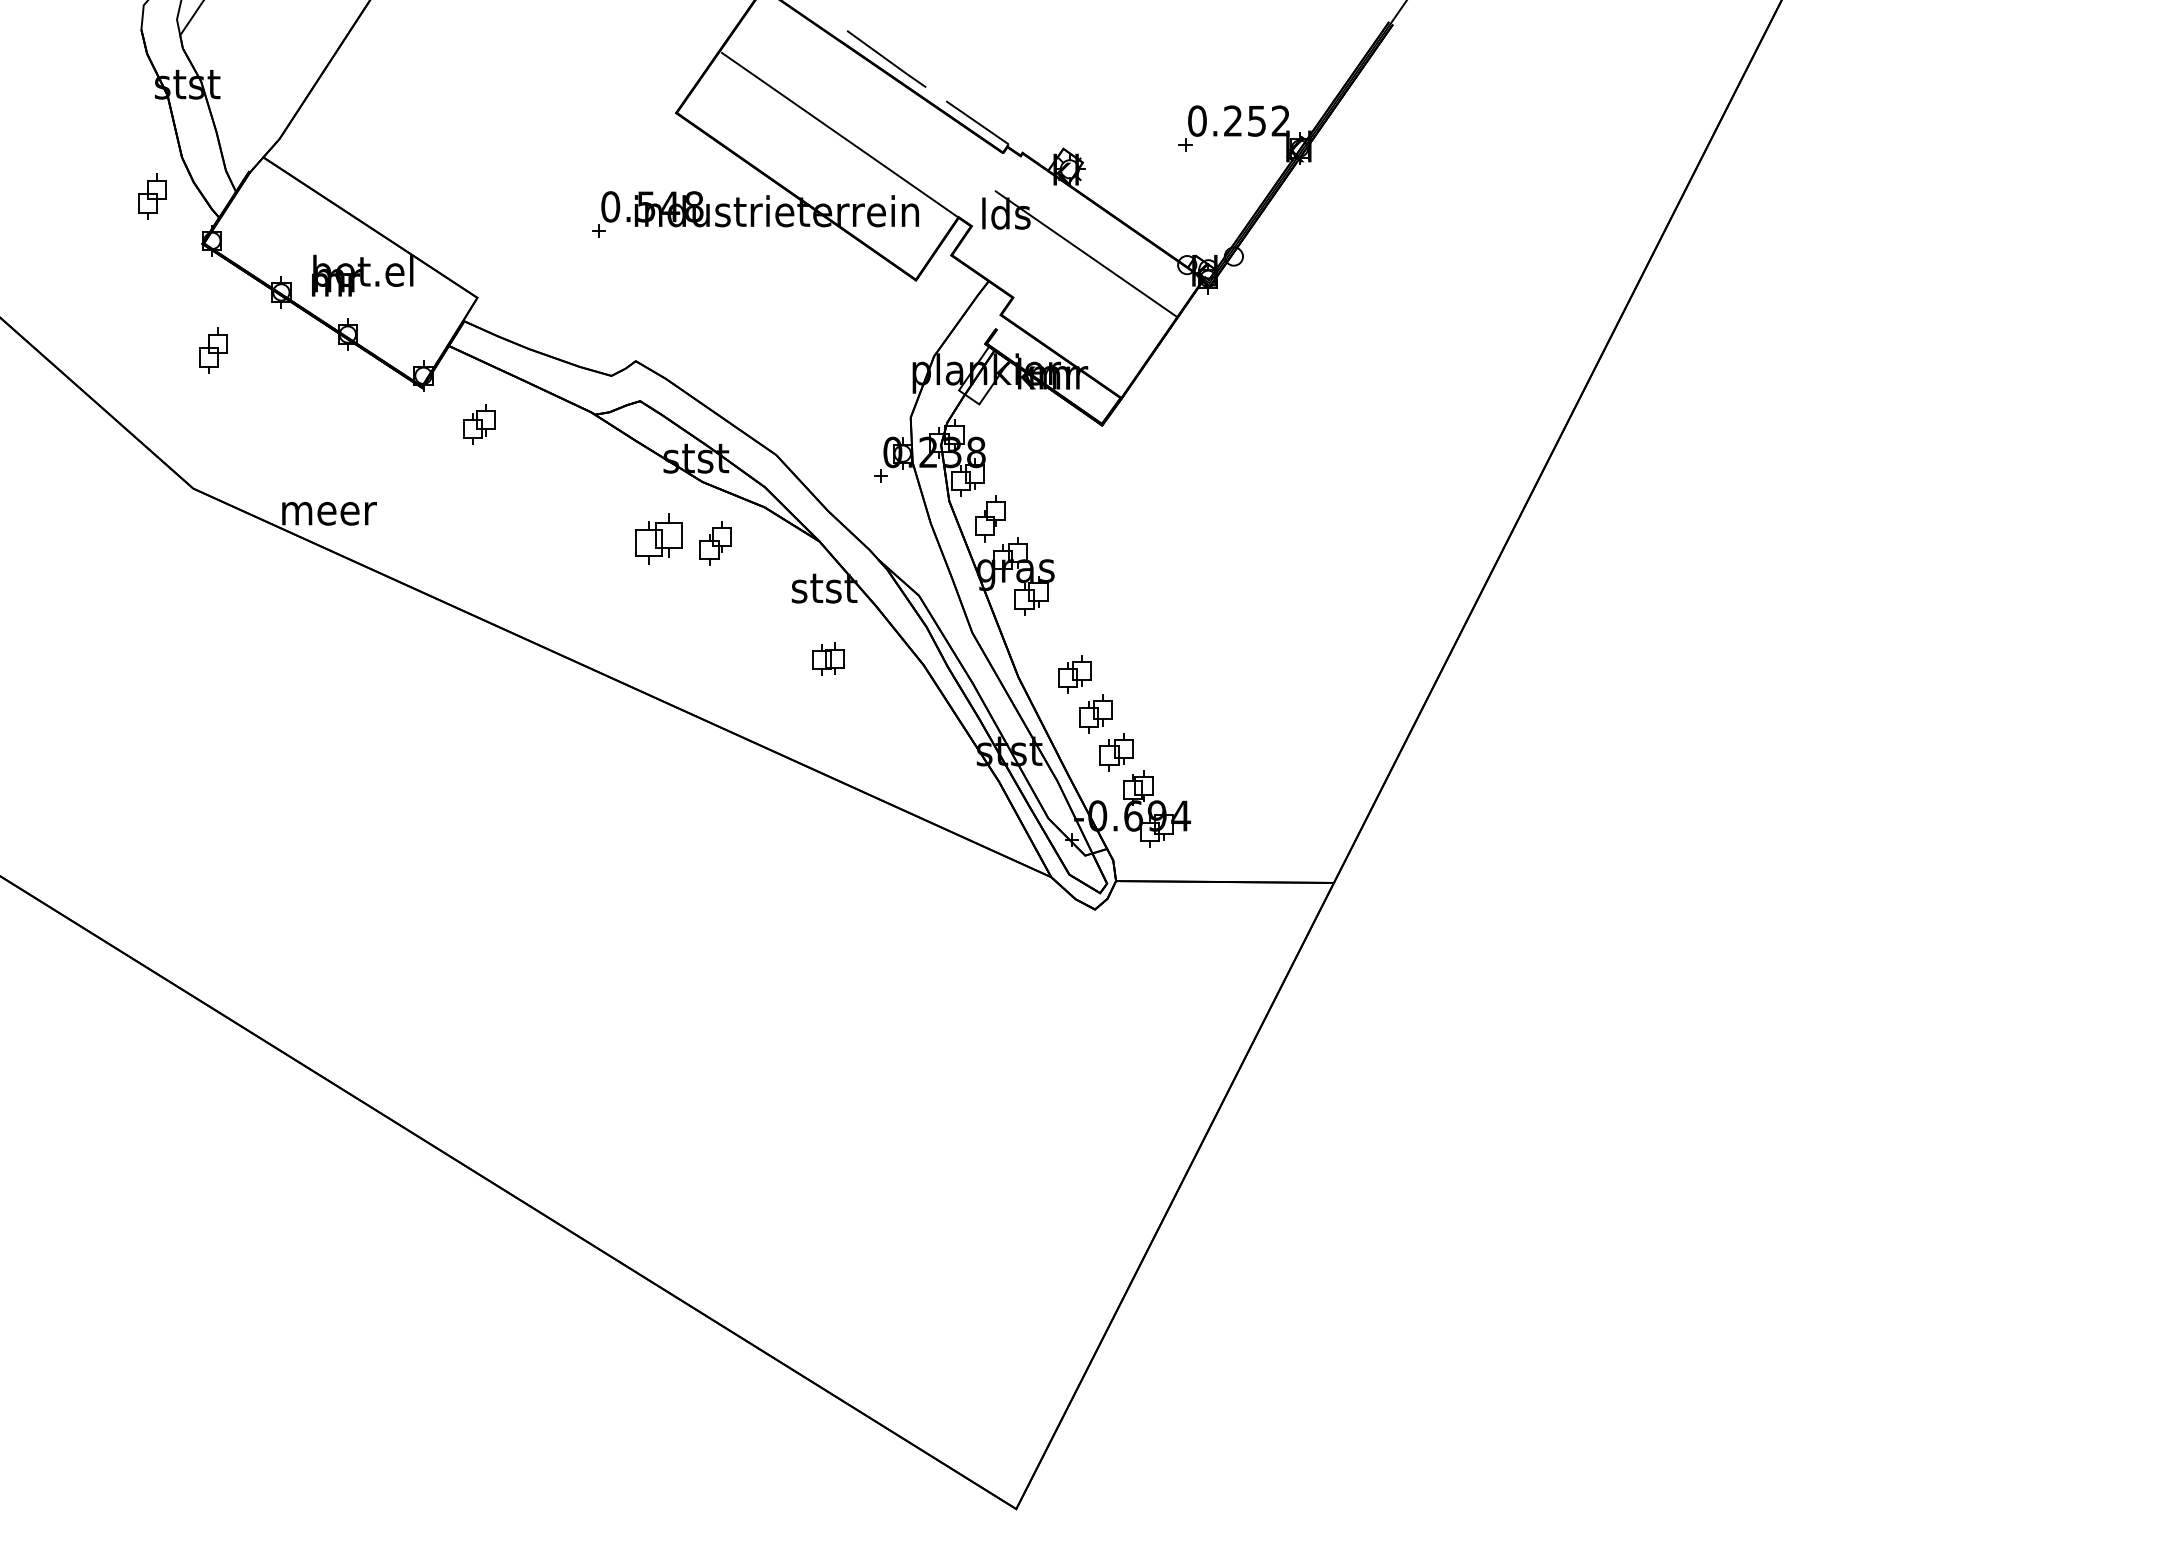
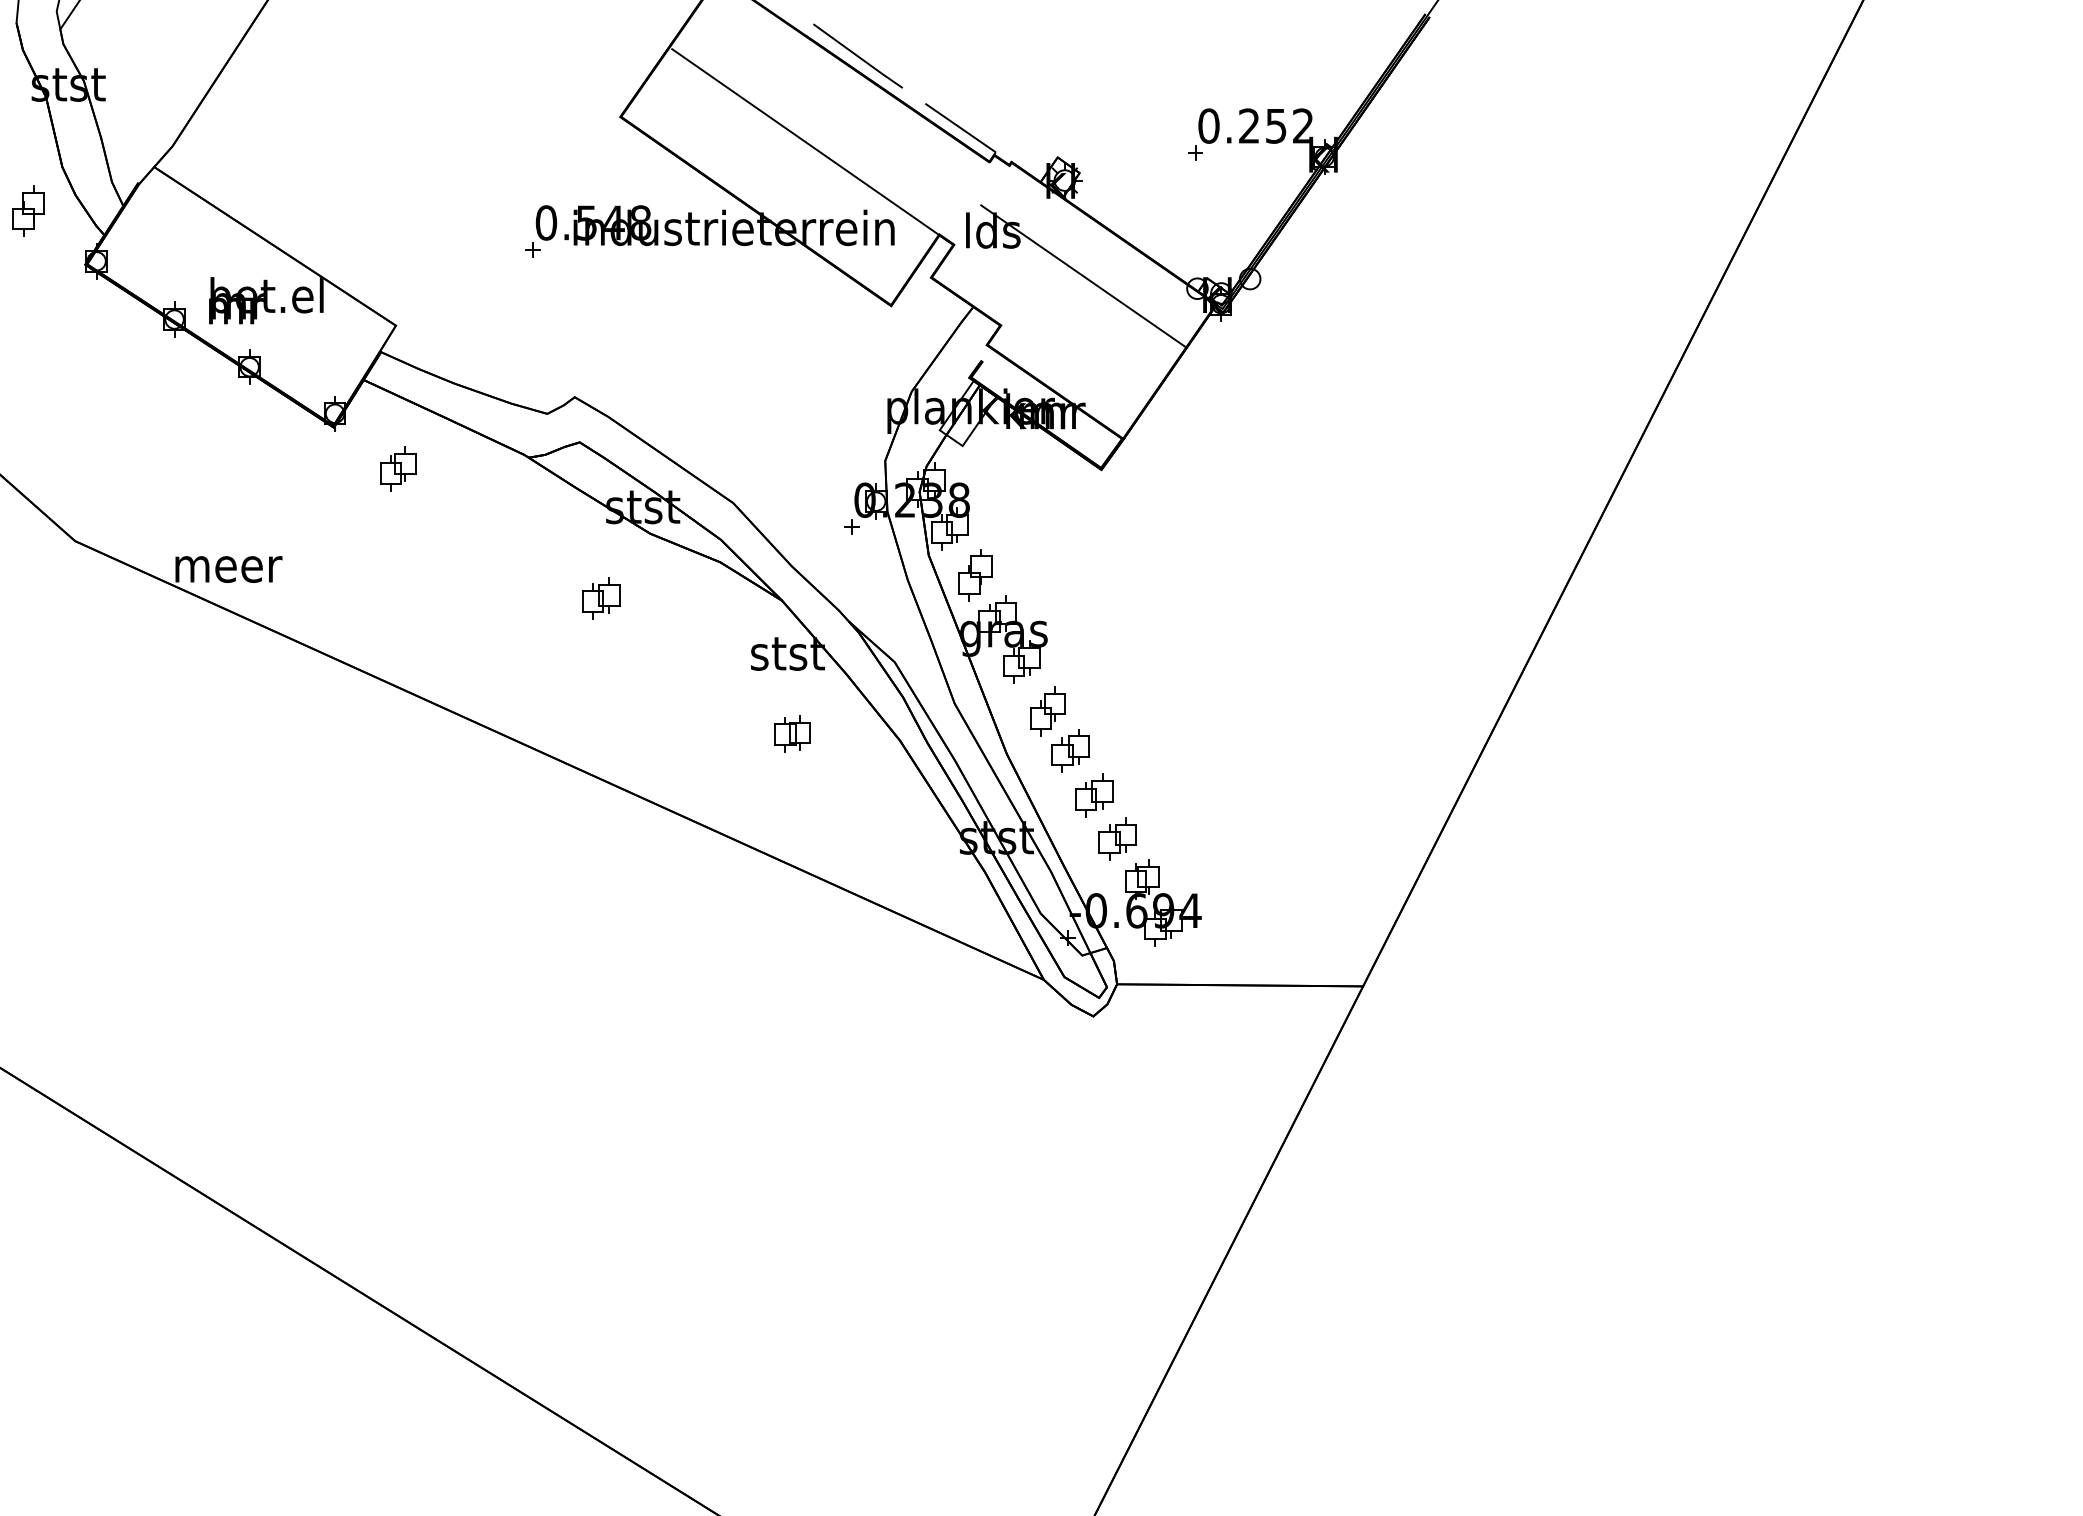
part: (213, 350) -> (97, 385), removed
part: (658, 539) -> (600, 598), size x0.71
part: (715, 543) -> (1047, 711), moved

